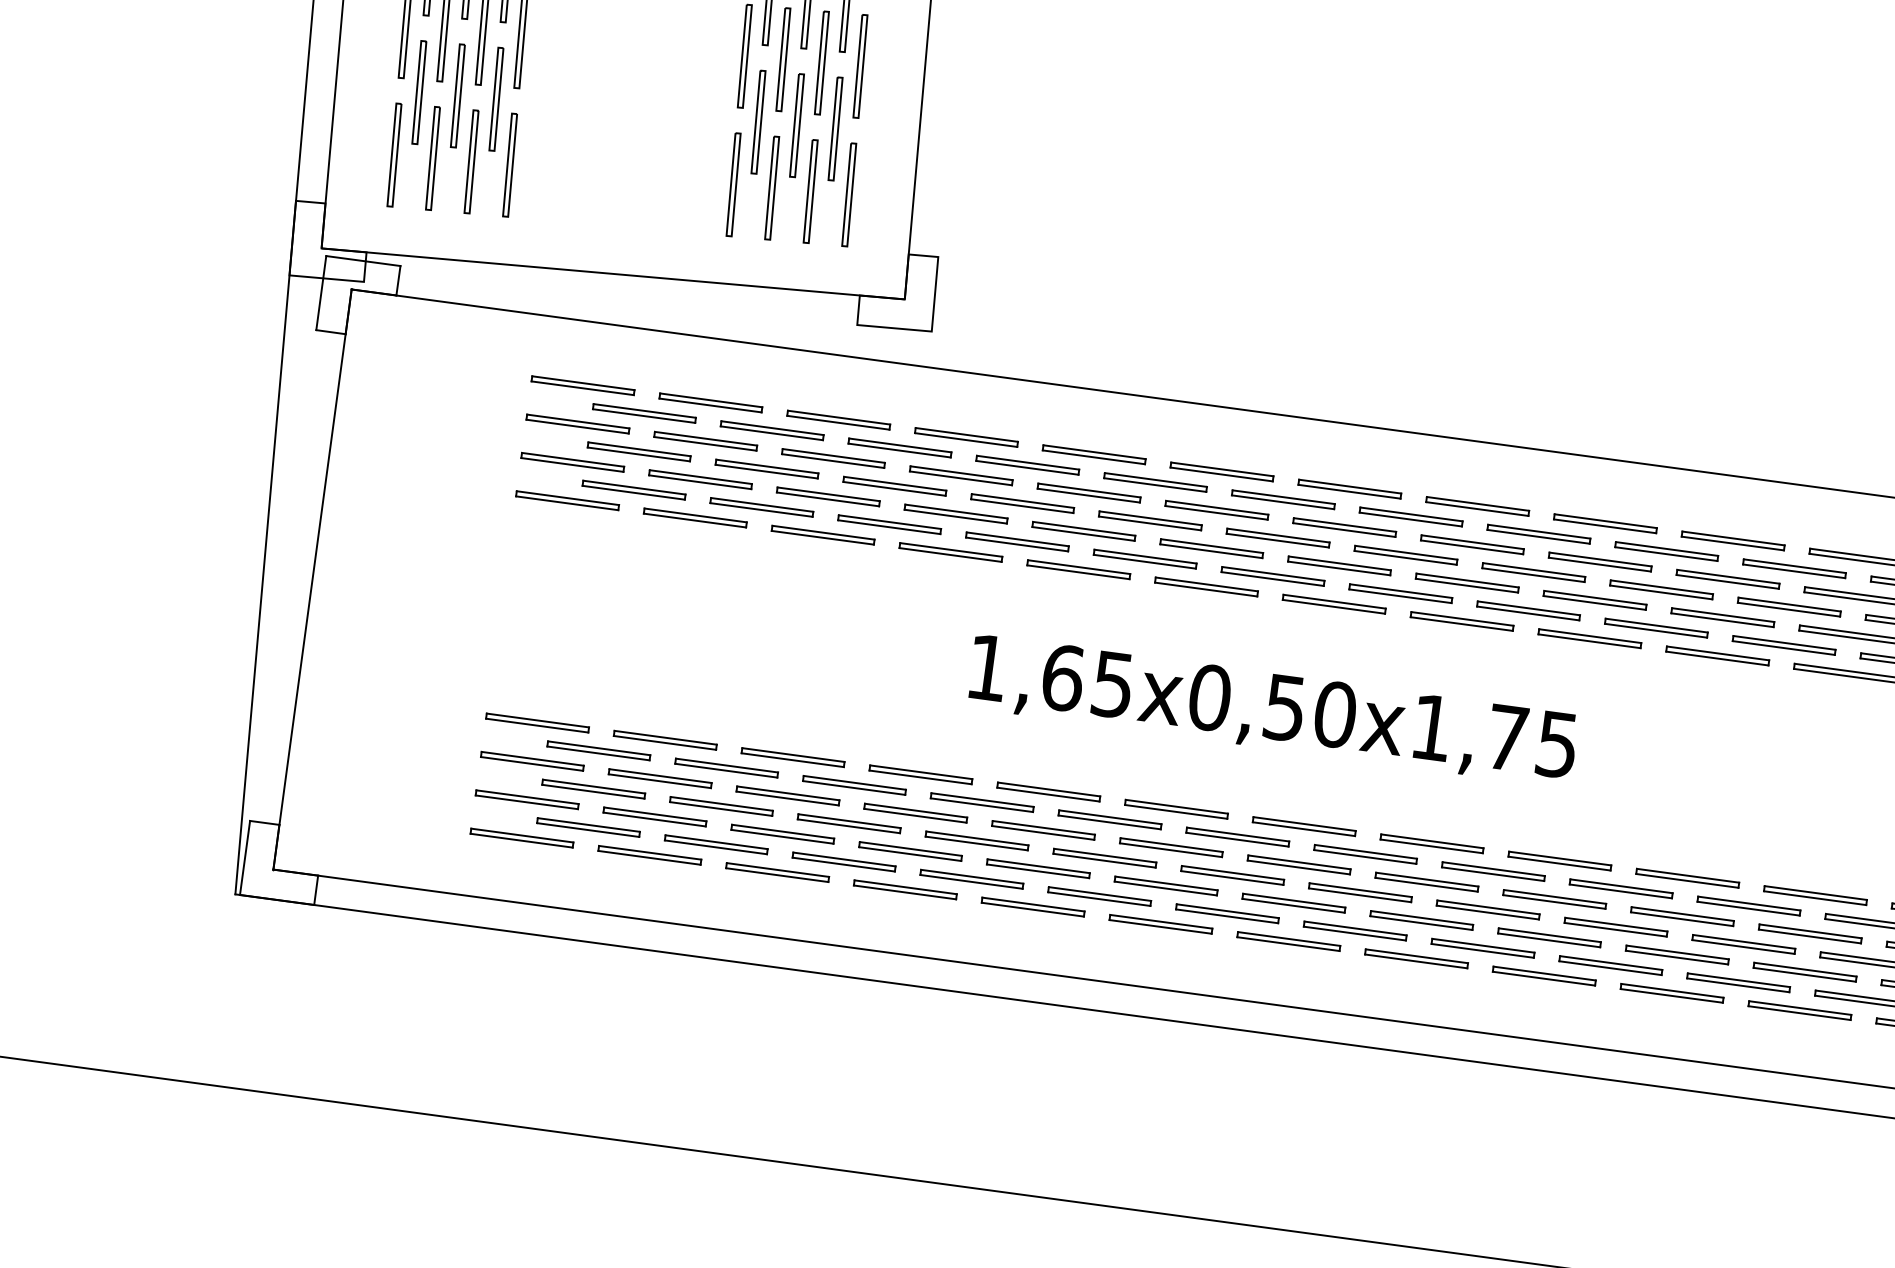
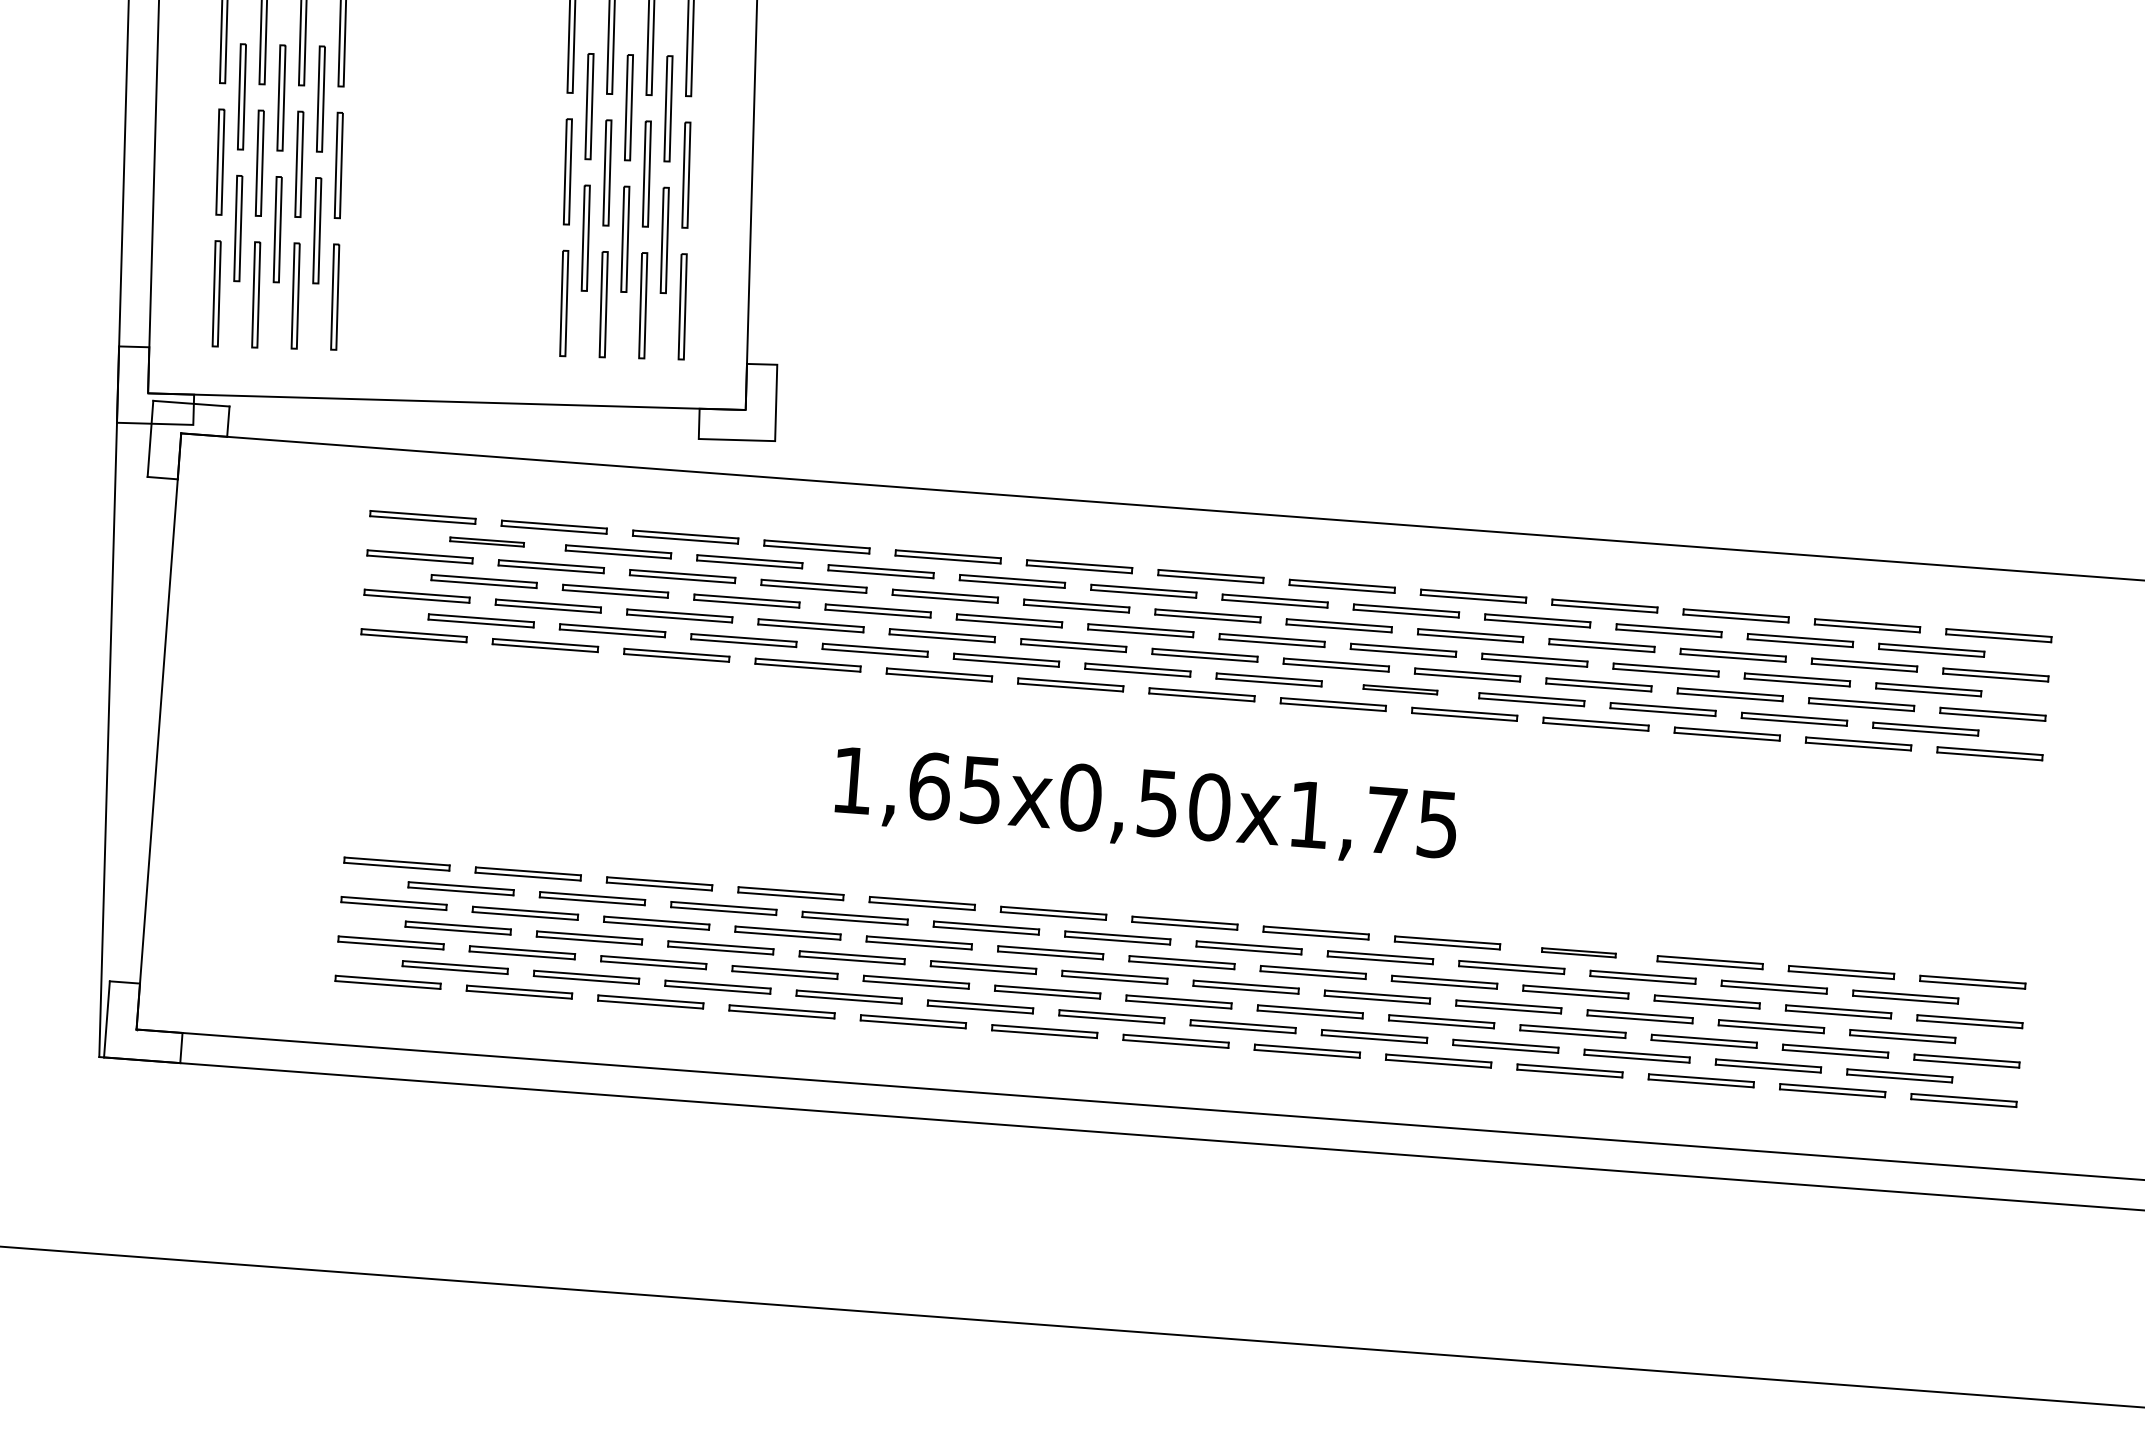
part: (643, 412) -> (486, 541), size x0.7
part: (1528, 610) -> (1400, 689), size x0.7
part: (1687, 878) -> (1578, 952), size x0.7

